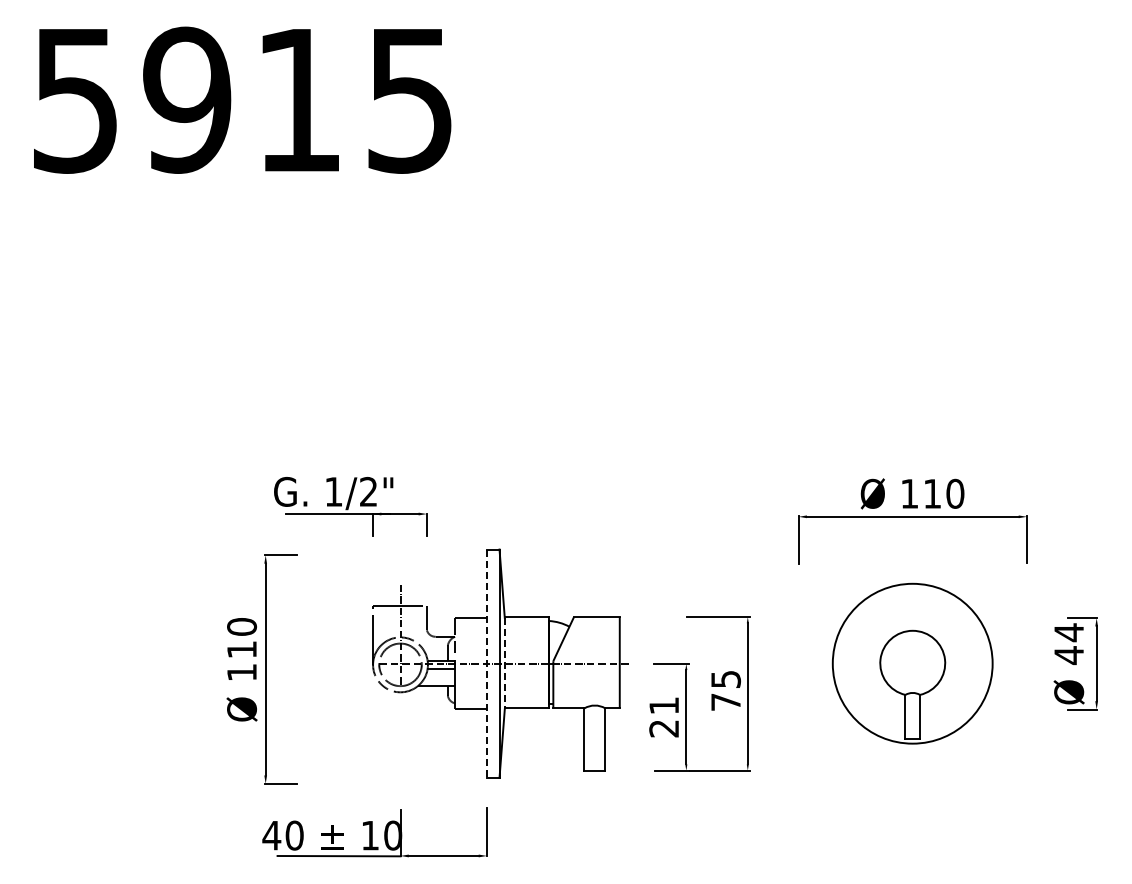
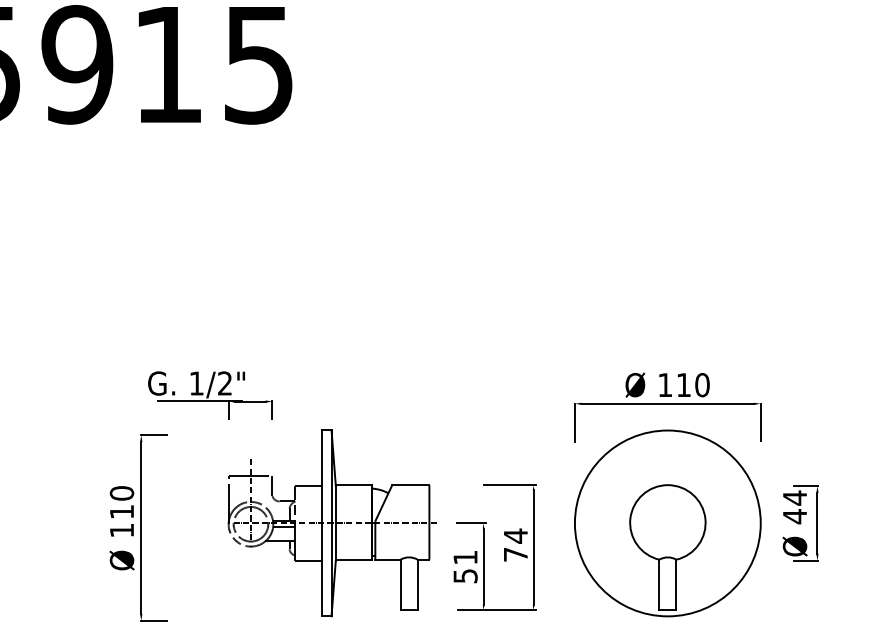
line: (504, 663) -> (335, 523), dashed -> solid
part: (912, 663) -> (667, 523), size x1.43
line: (487, 664) -> (321, 523), dashed -> solid
text: (726, 679) -> (516, 536), 75 -> 74
text: (664, 728) -> (465, 576), 21 -> 51

